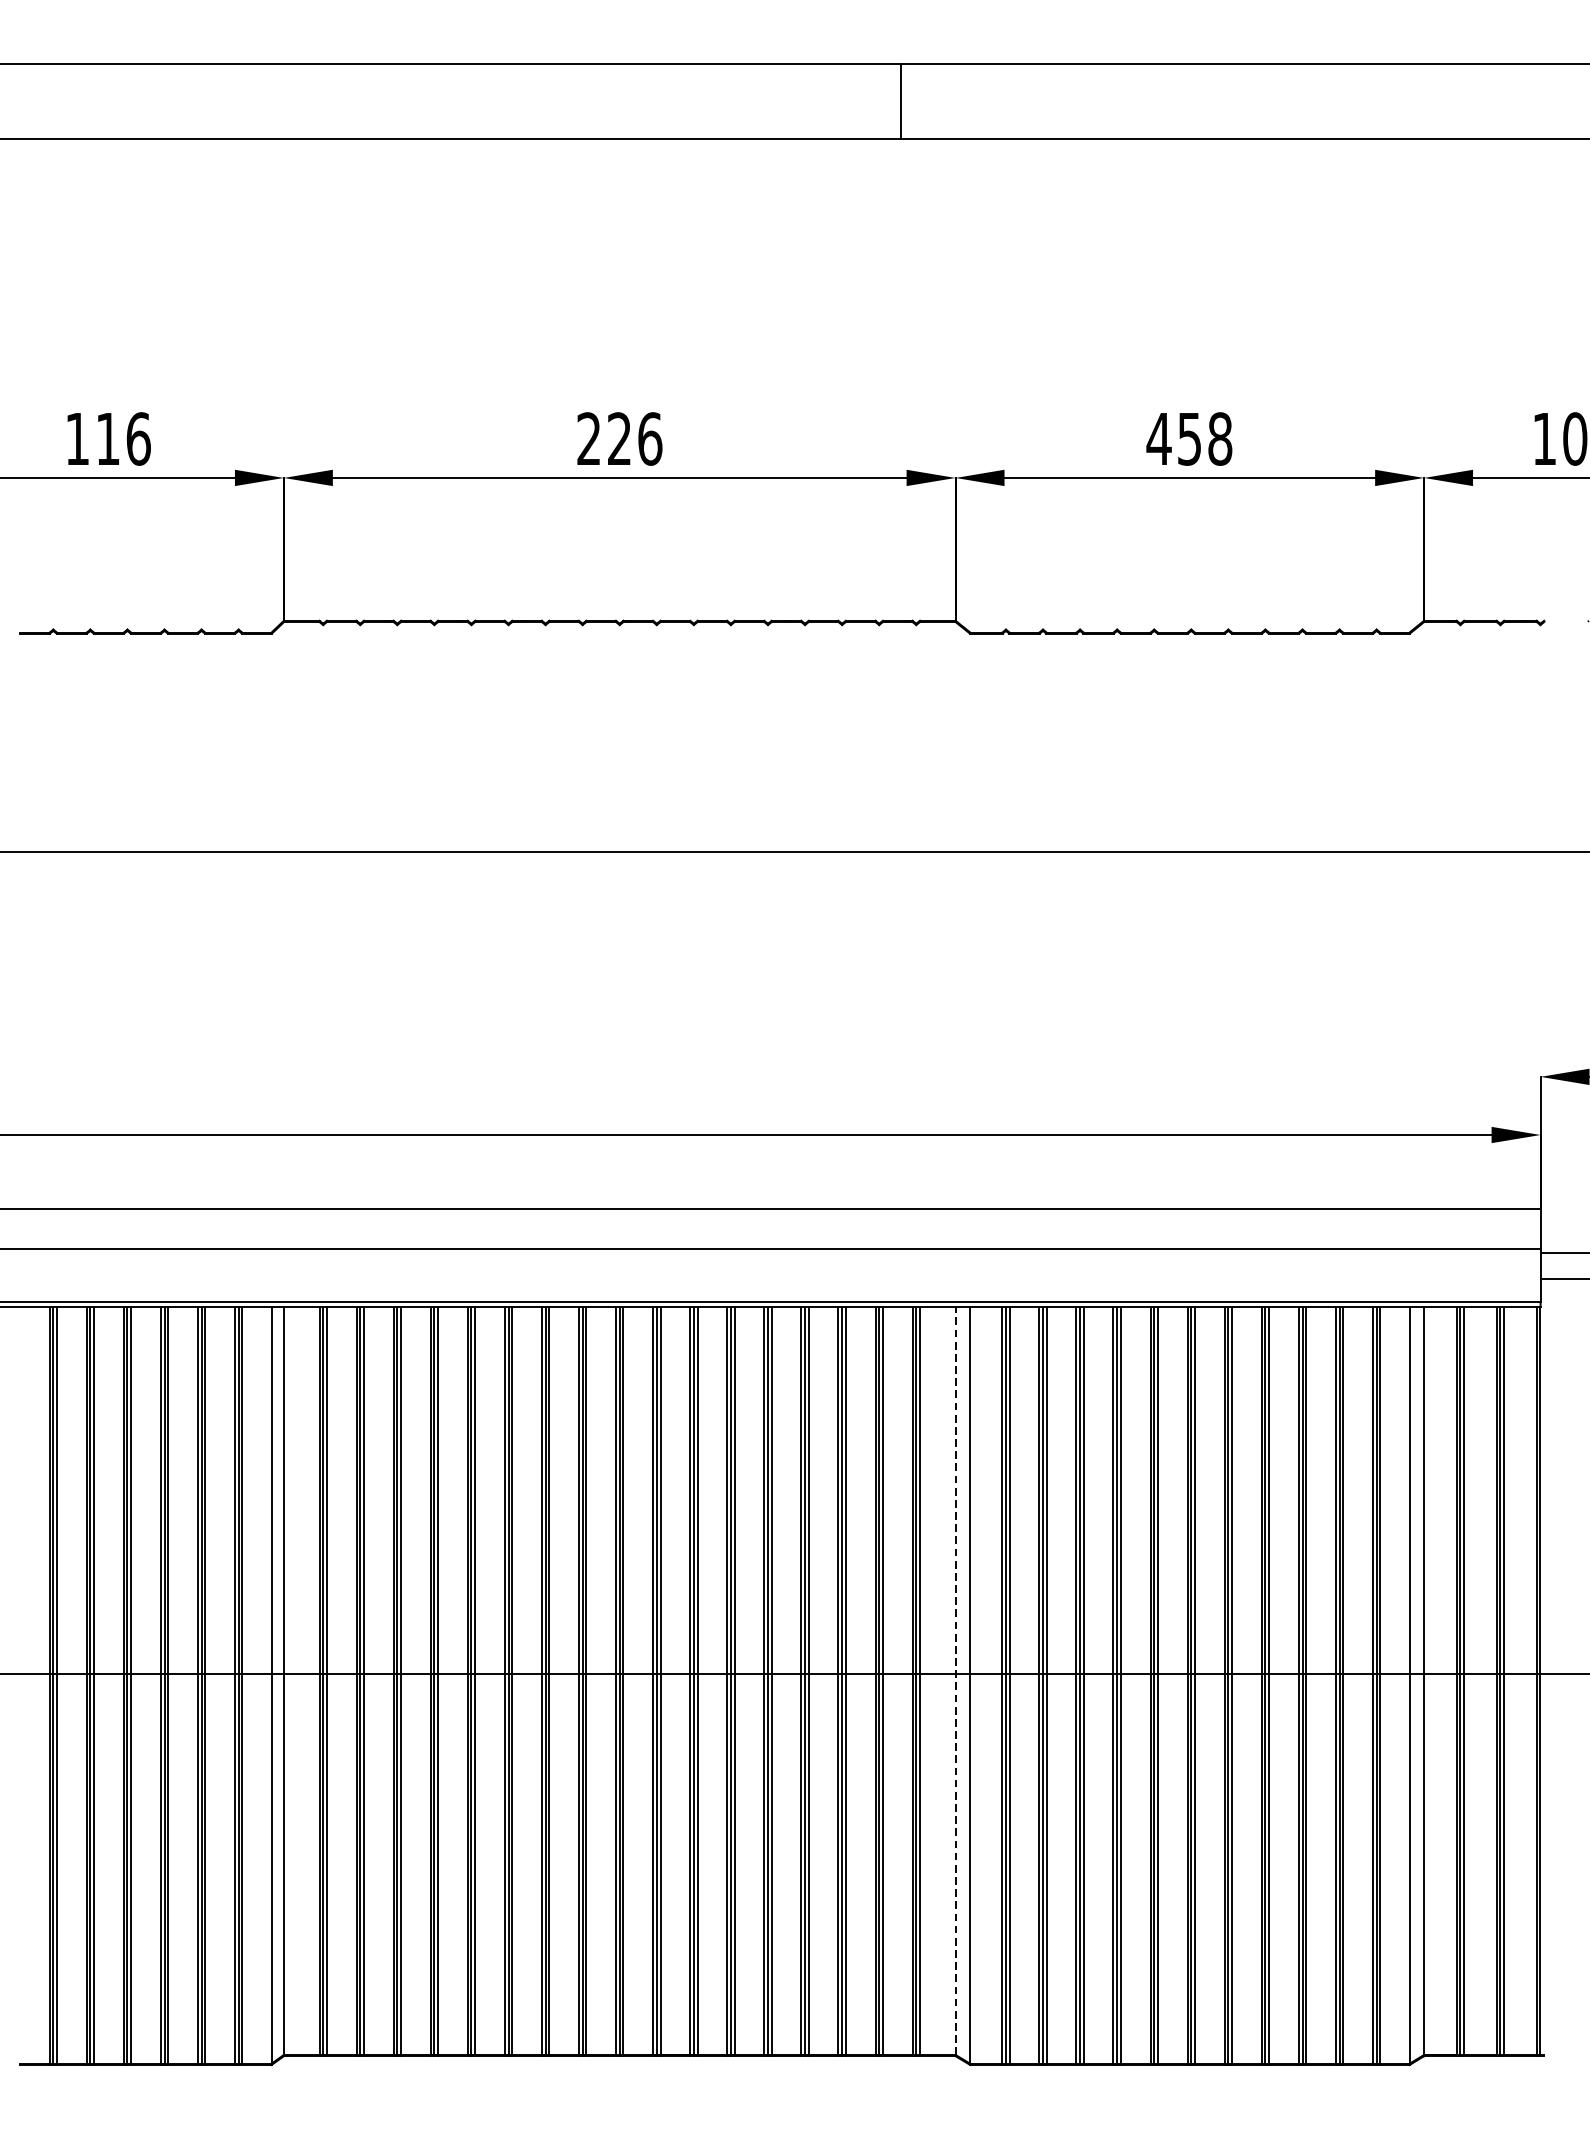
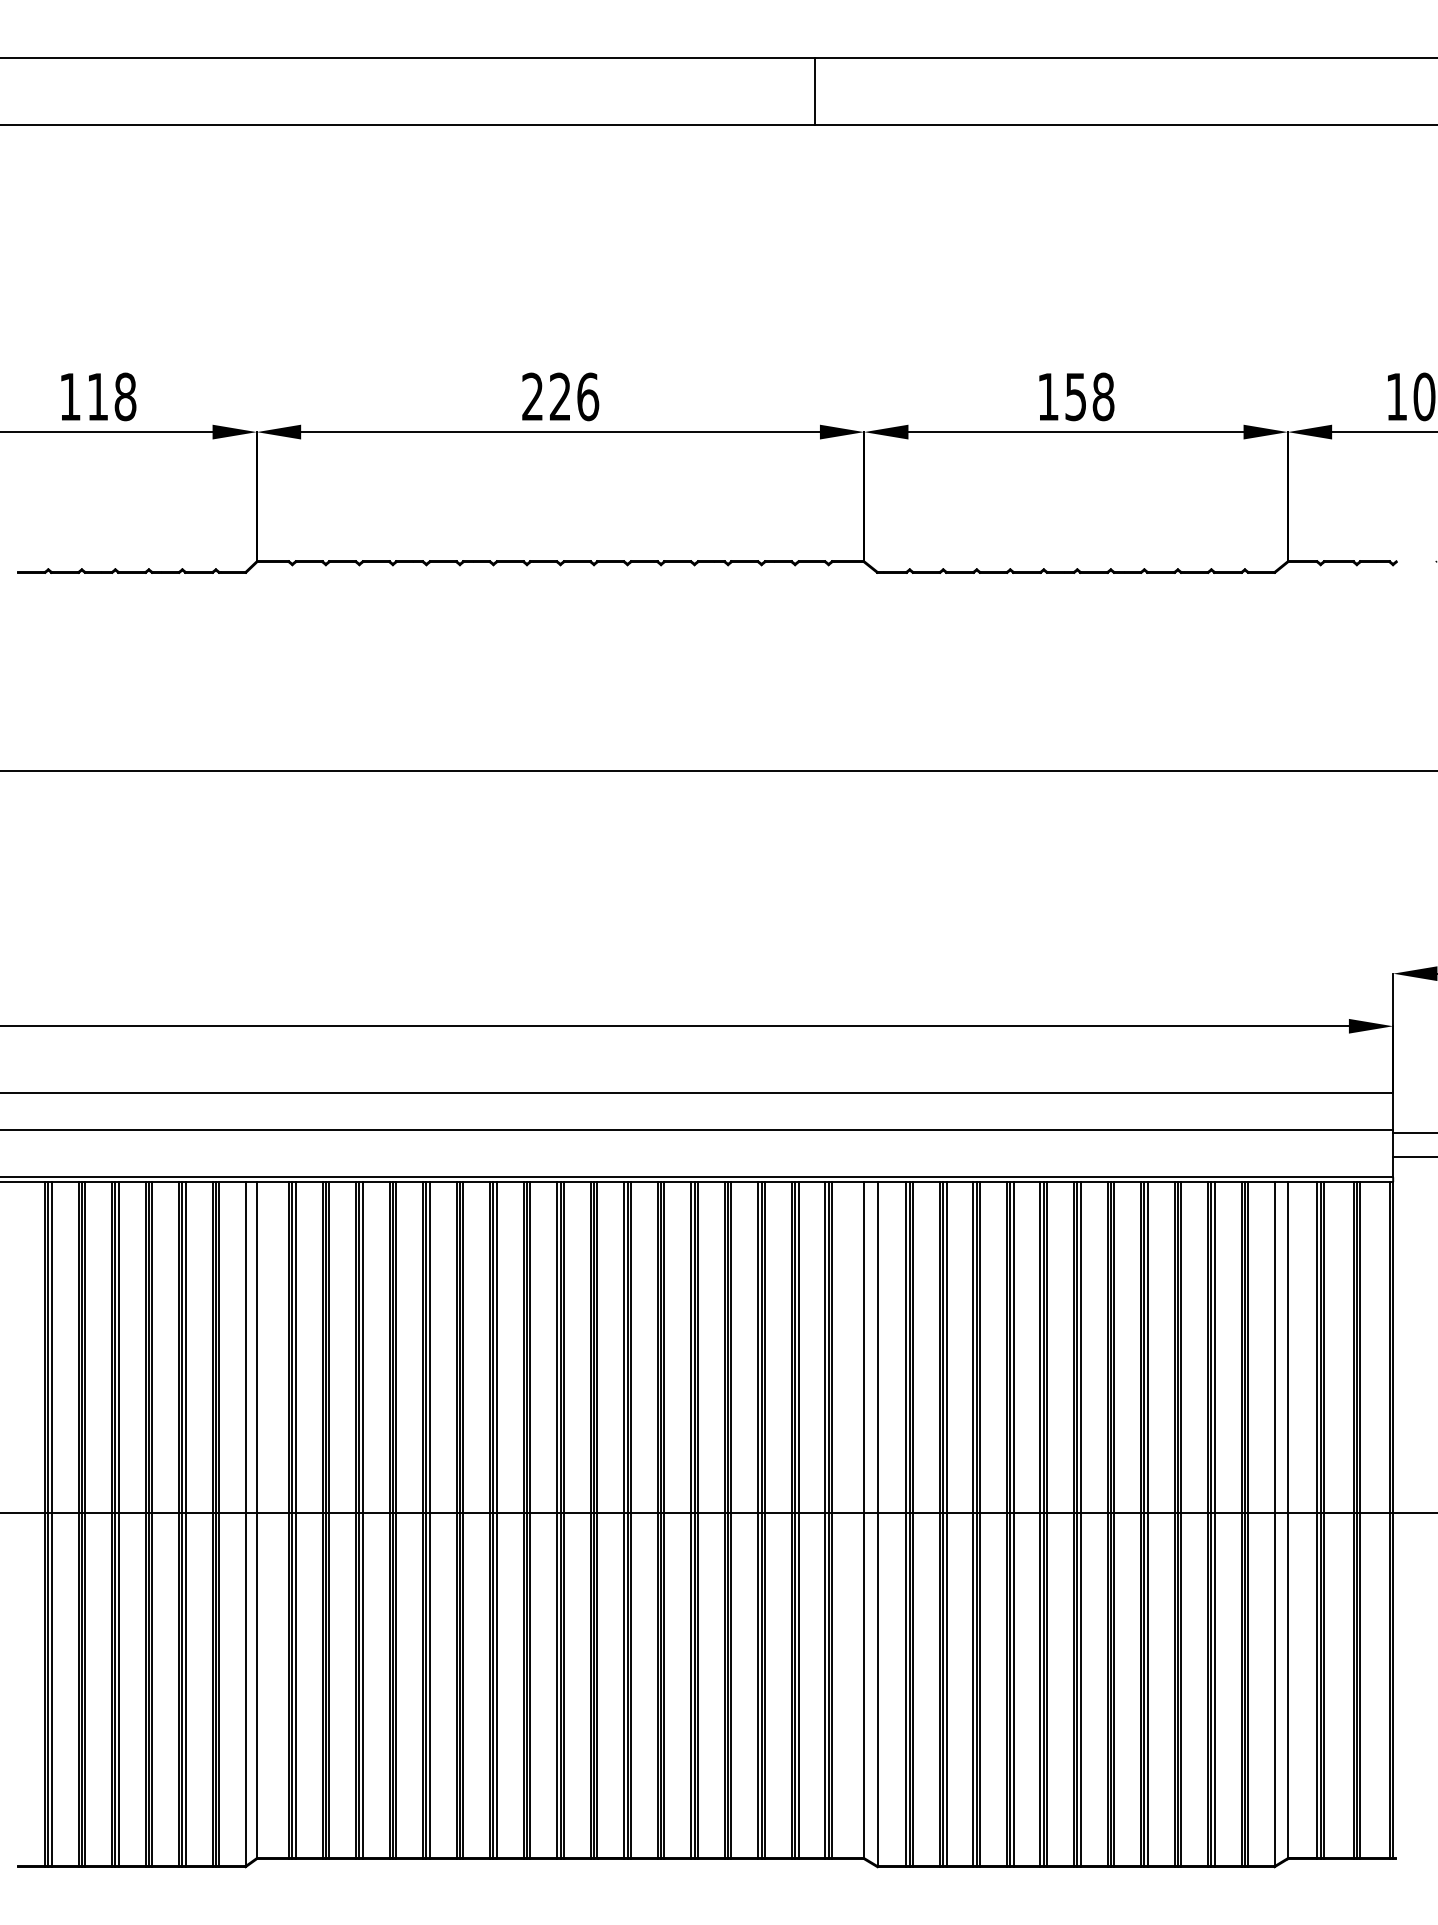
text: (138, 438) -> (125, 396), 116 -> 118
text: (1158, 438) -> (1047, 396), 458 -> 158
line: (955, 1680) -> (864, 1519), dashed -> solid

